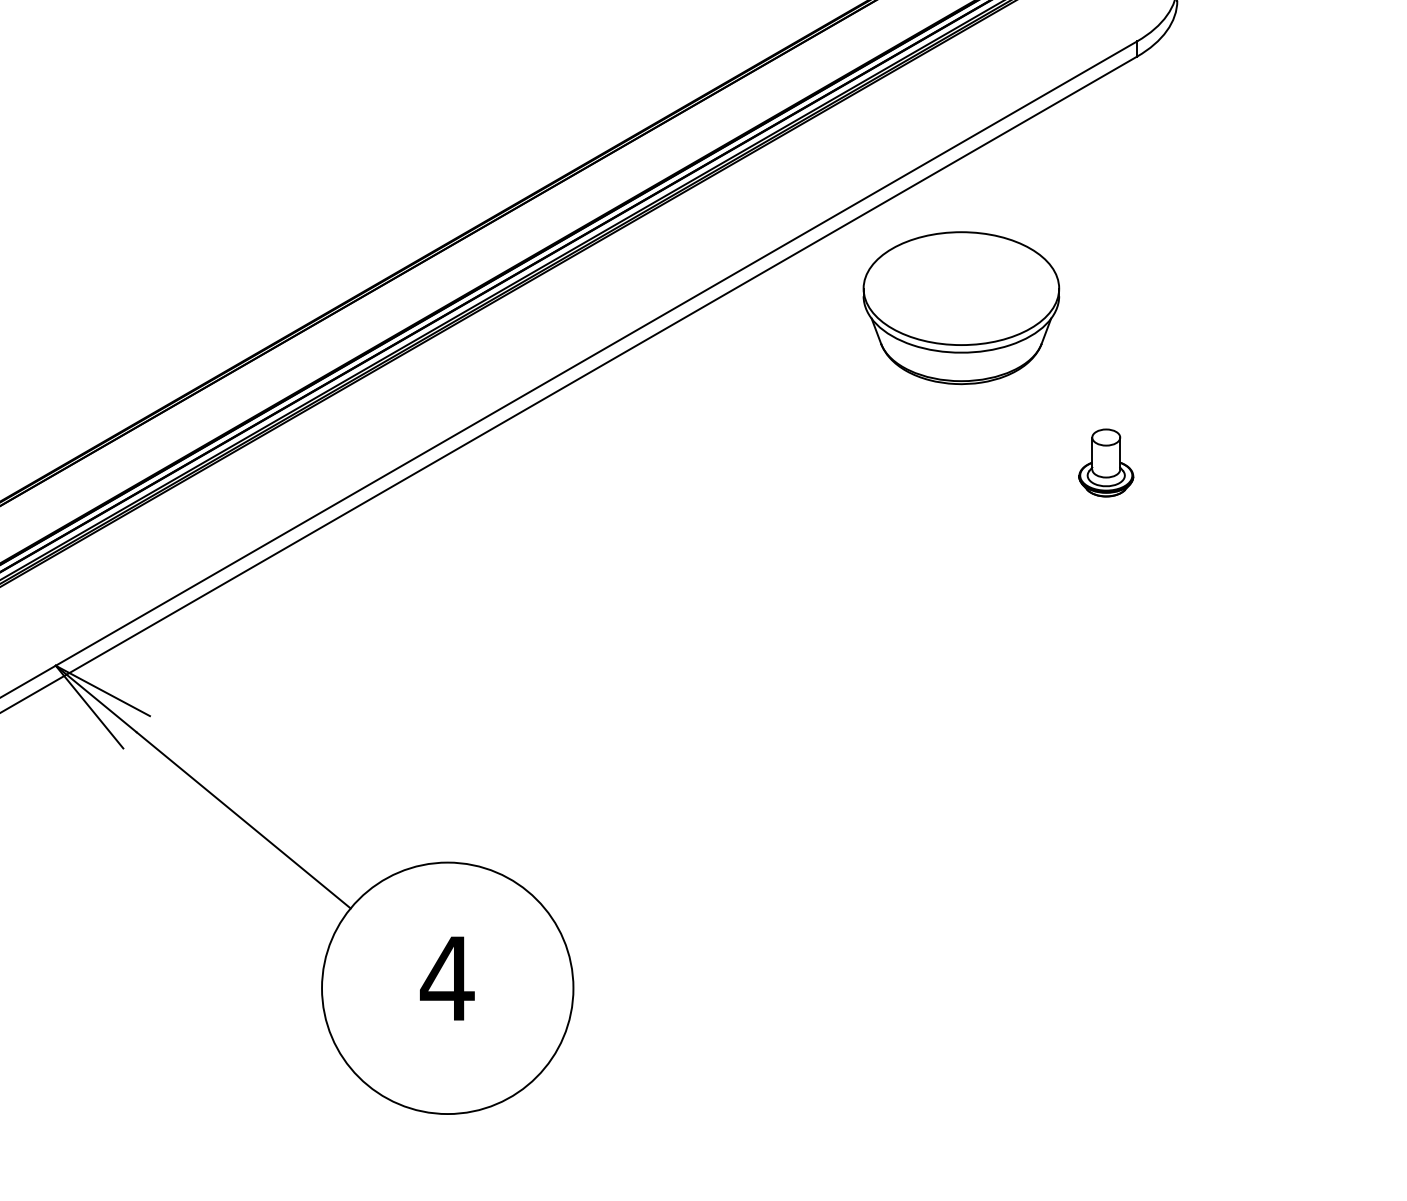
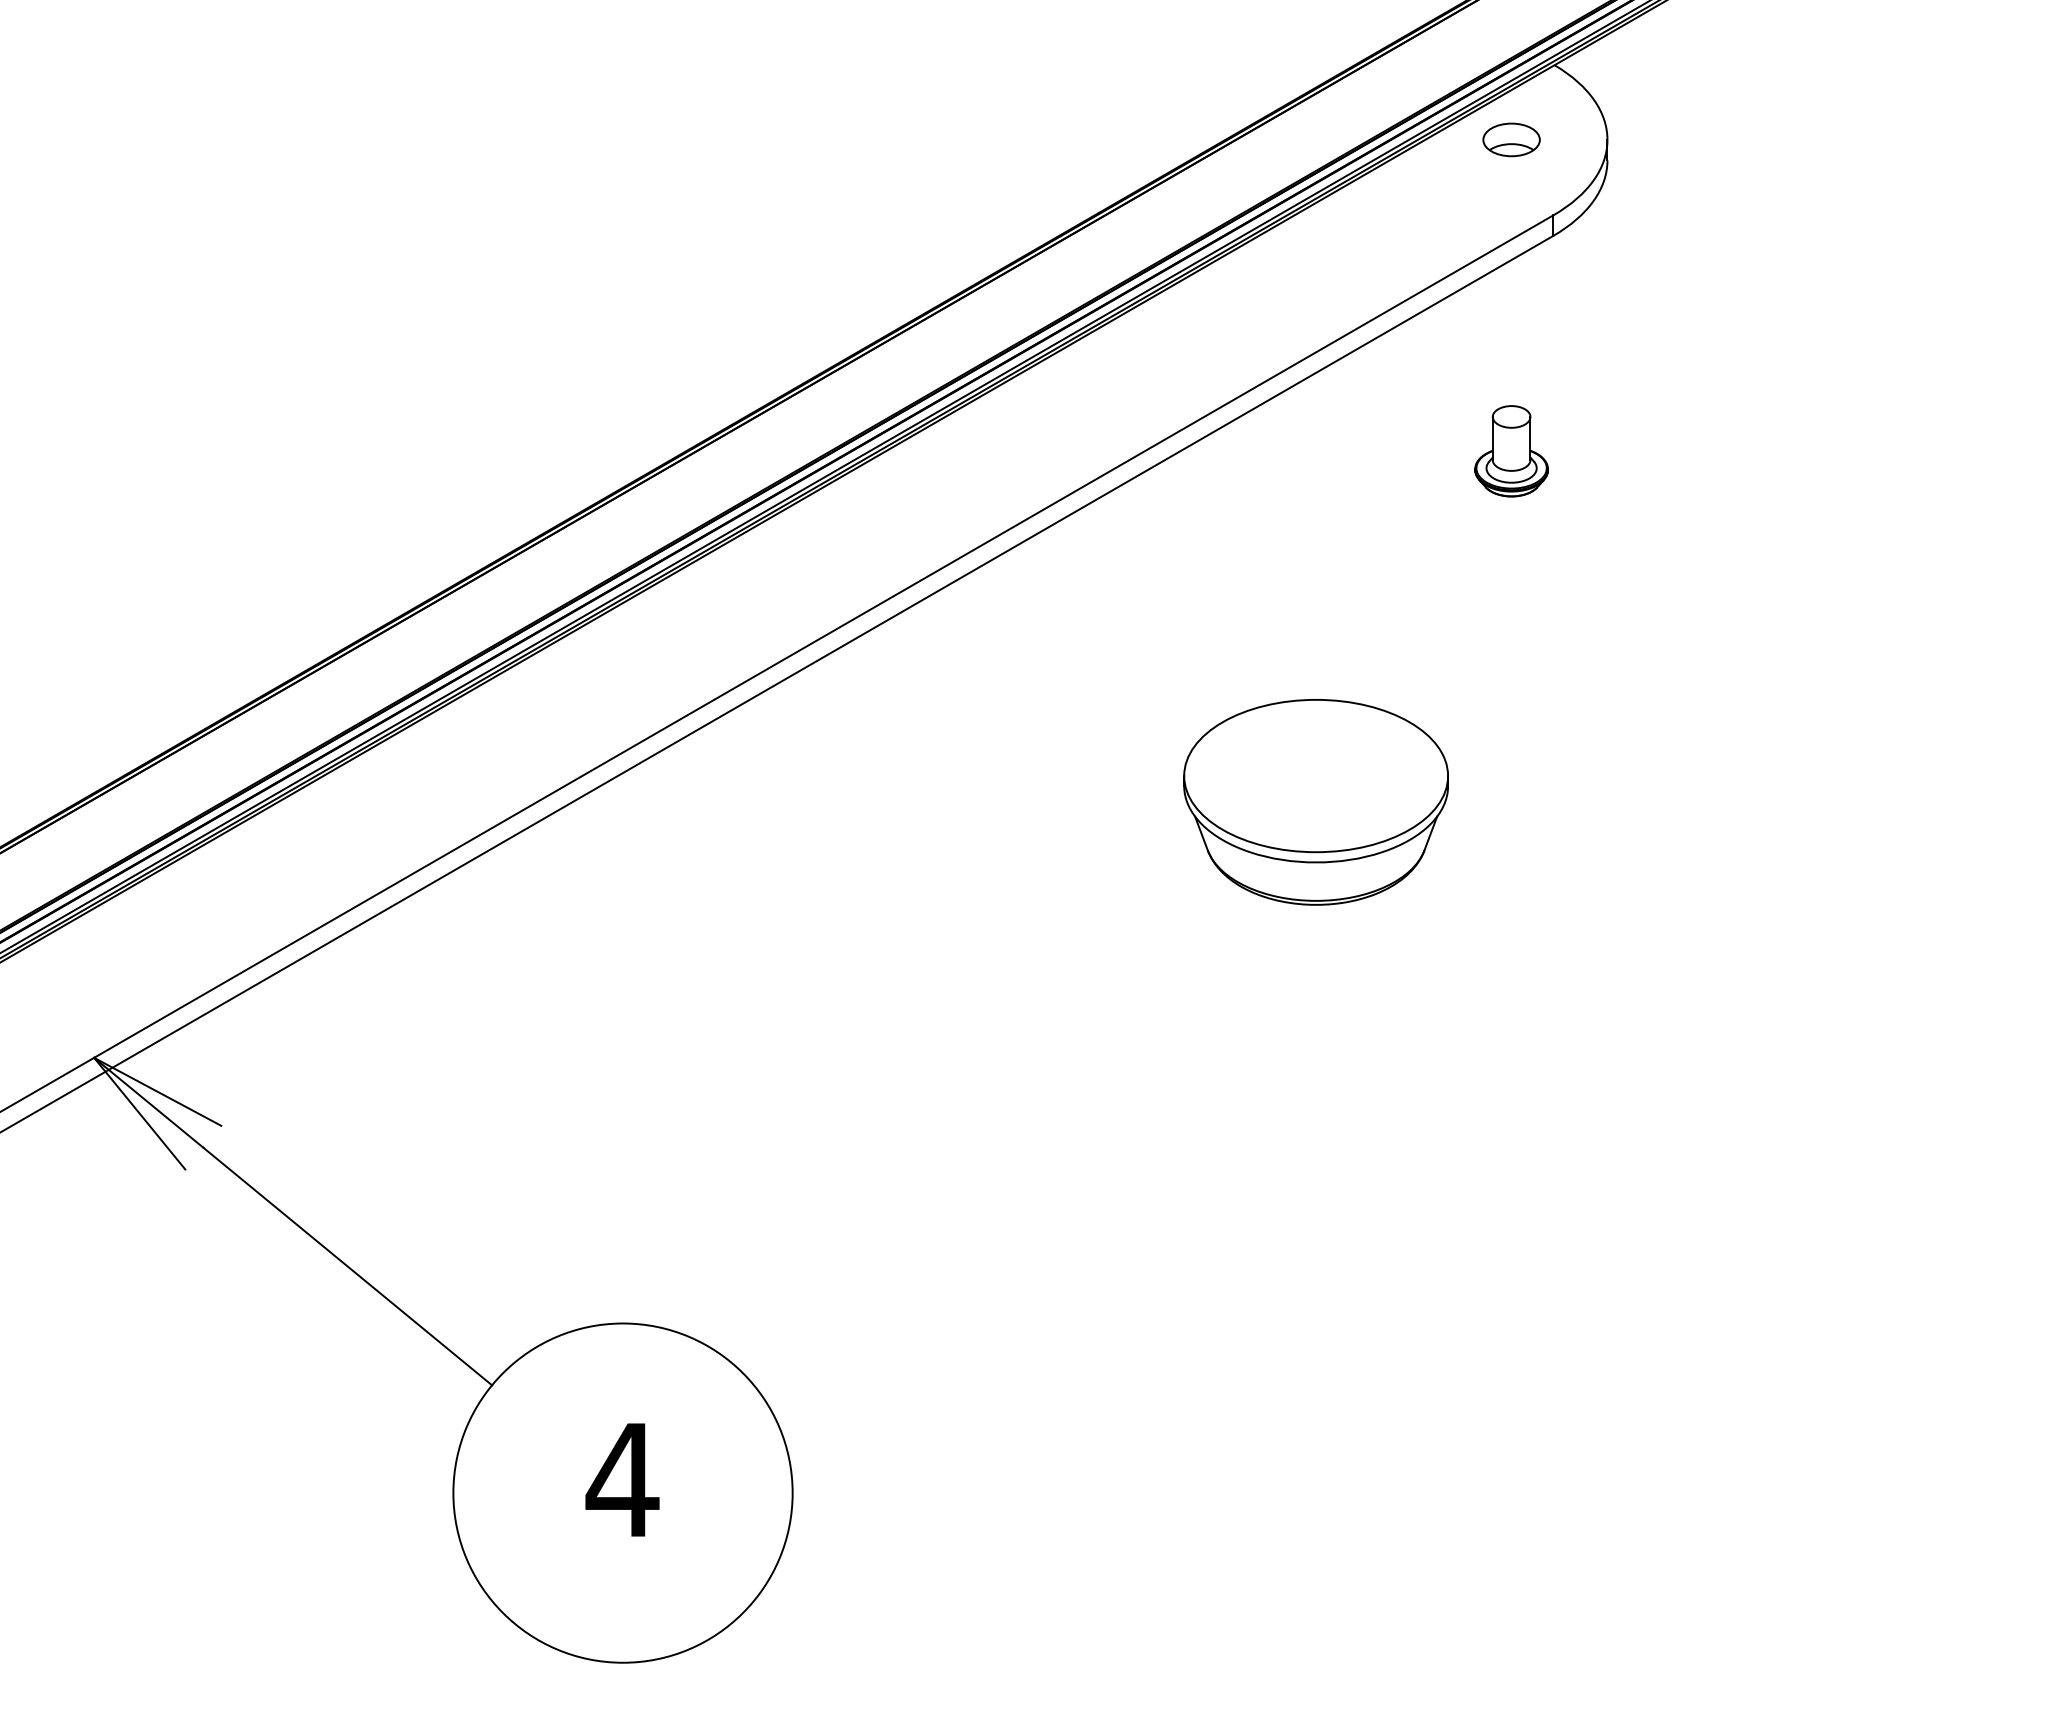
part: (960, 308) -> (1315, 802), moved
part: (1106, 463) -> (1511, 451), moved

